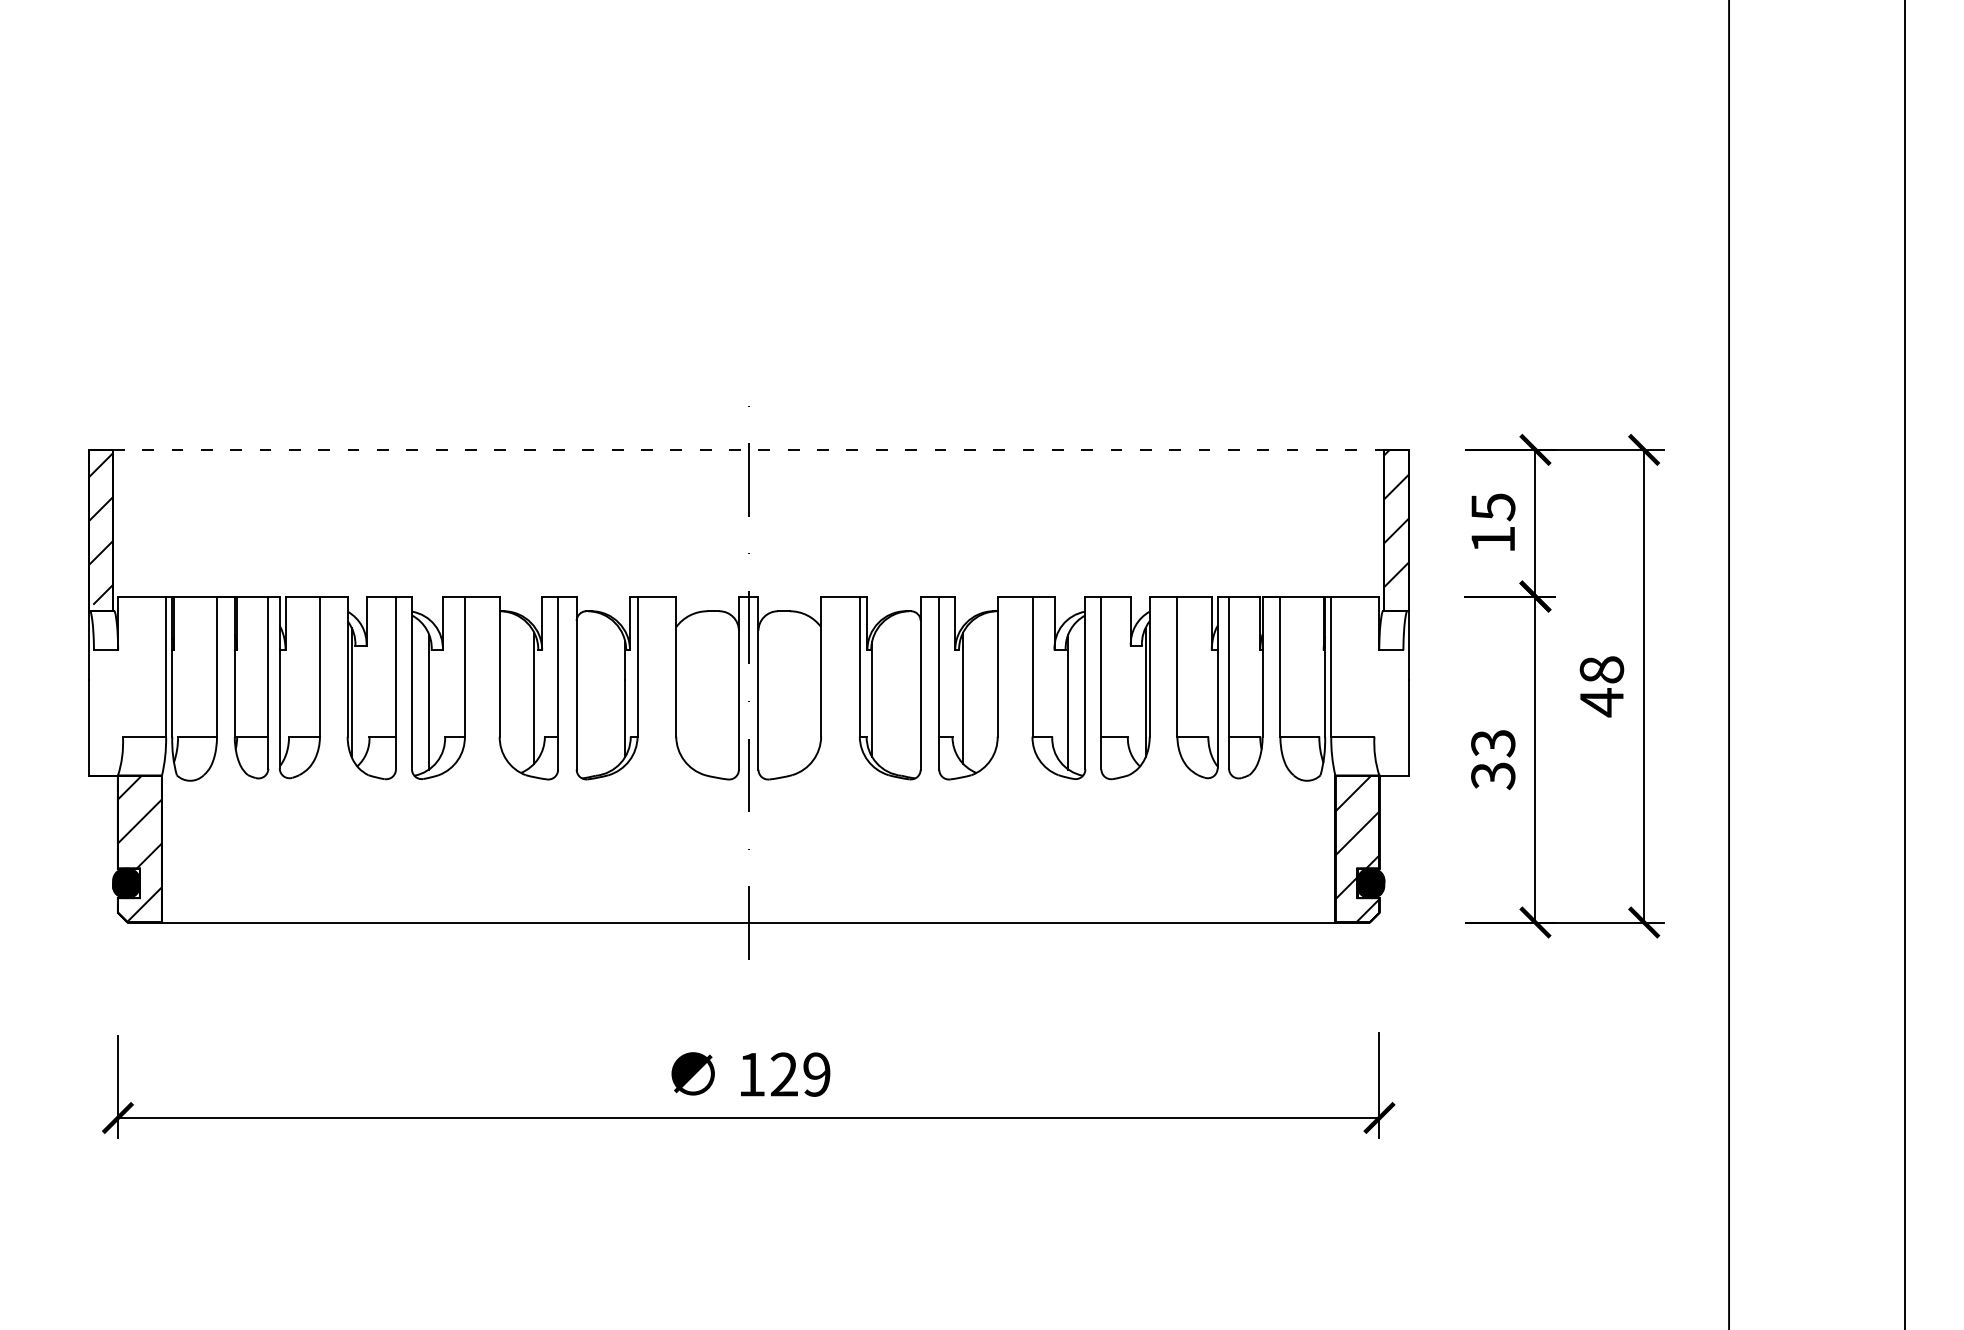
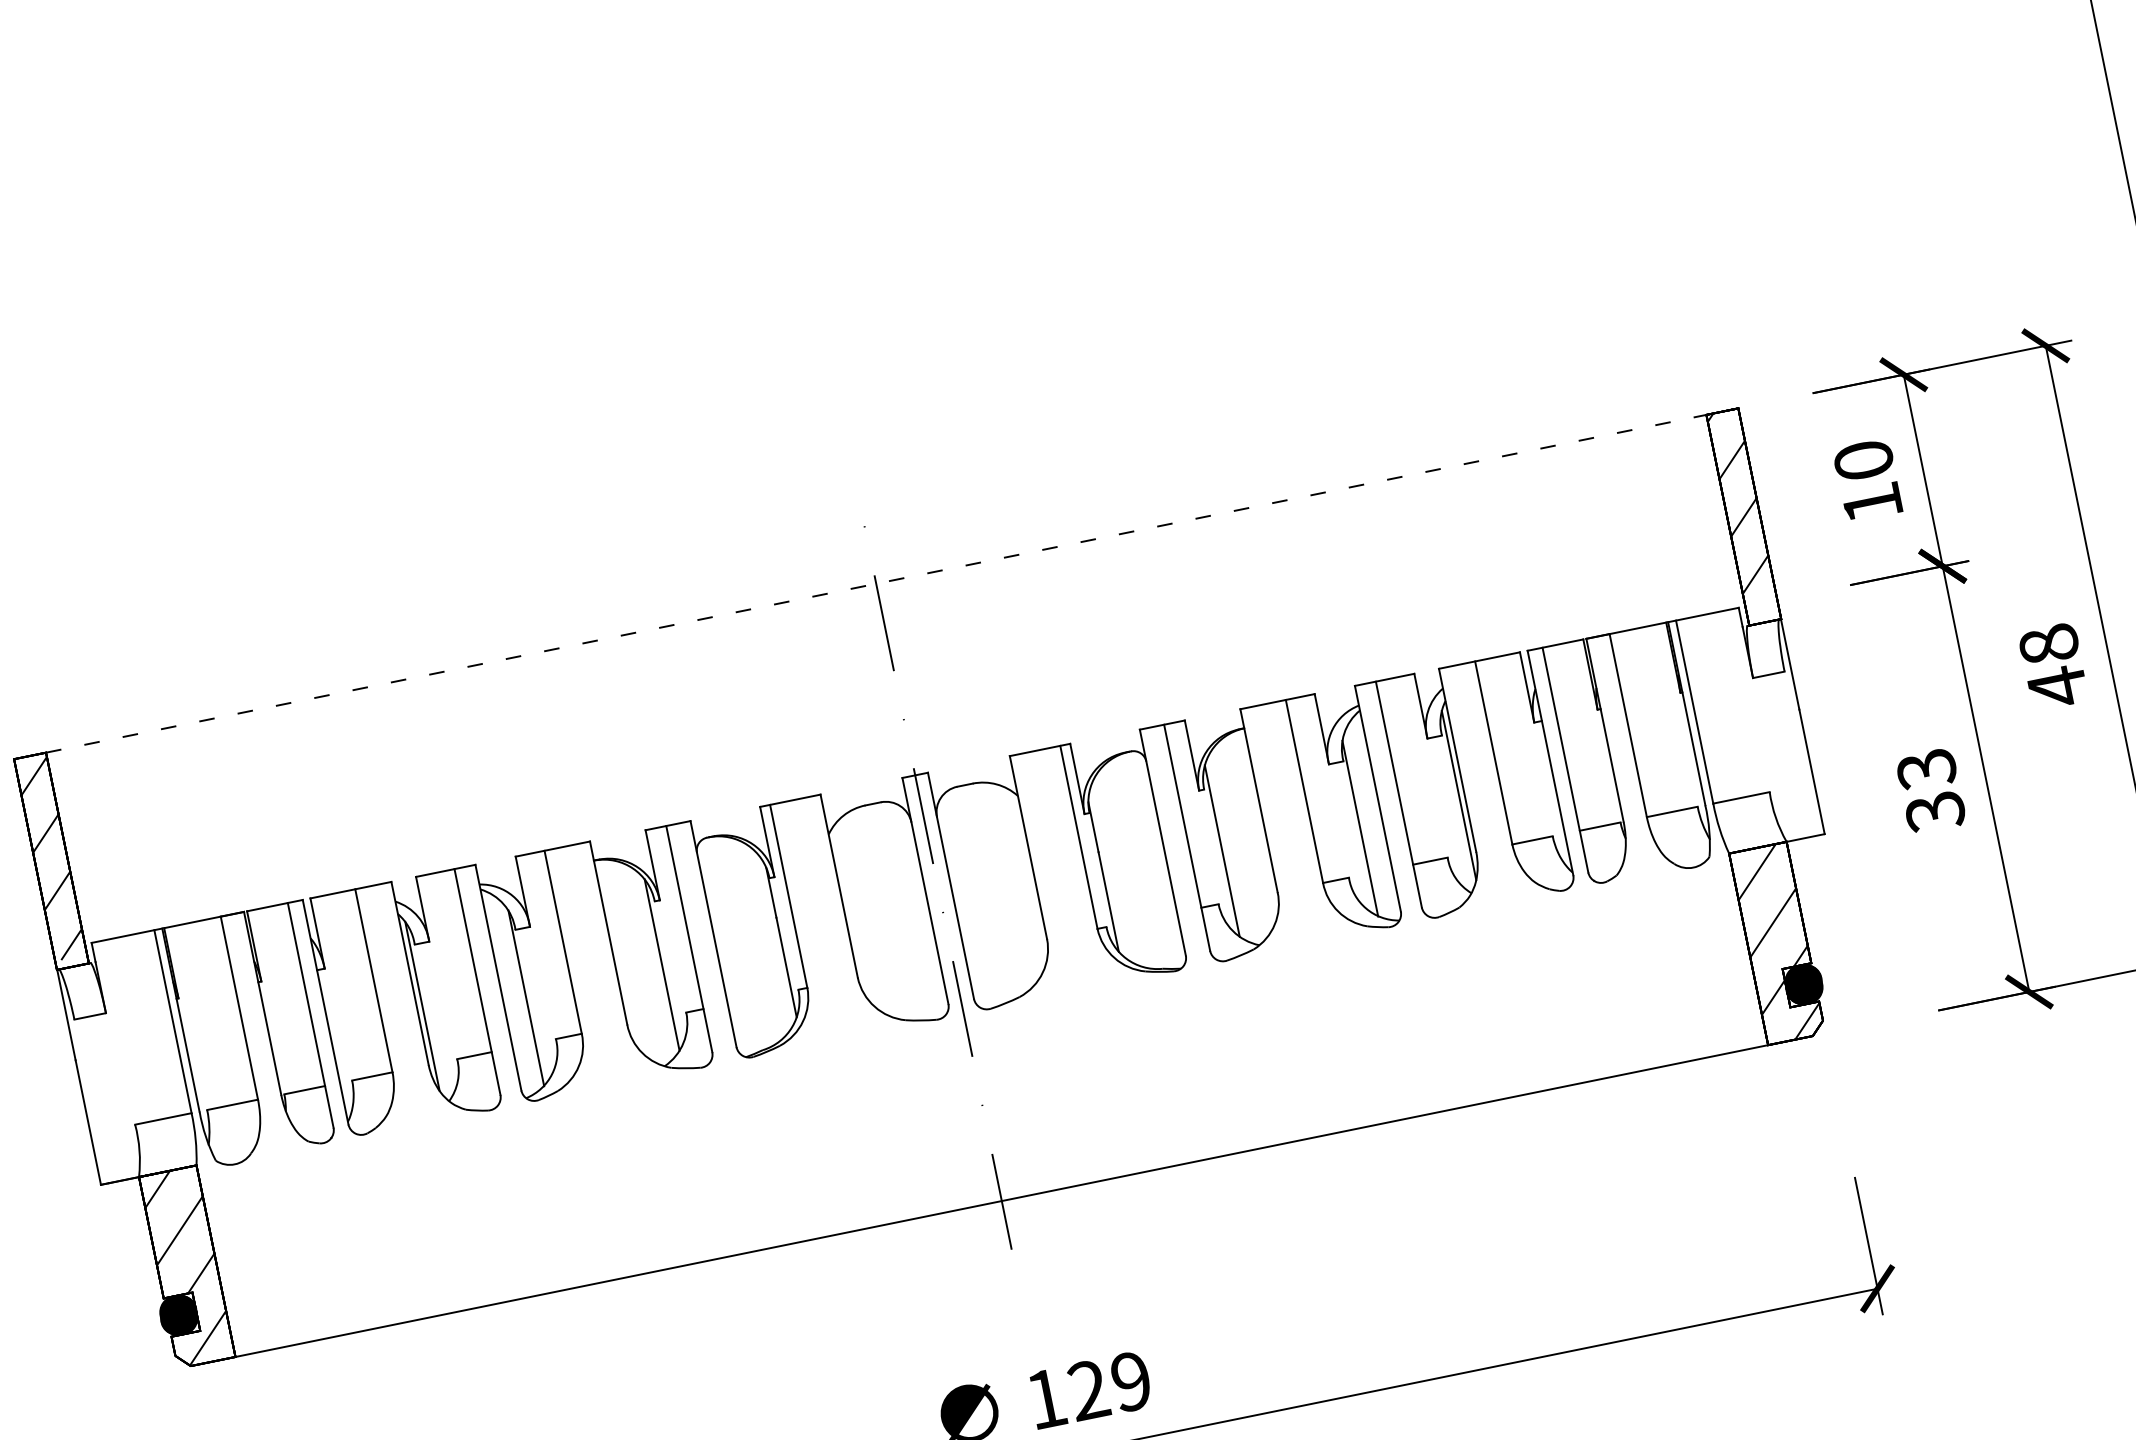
text: (1493, 507) -> (1864, 461), 15 -> 10

